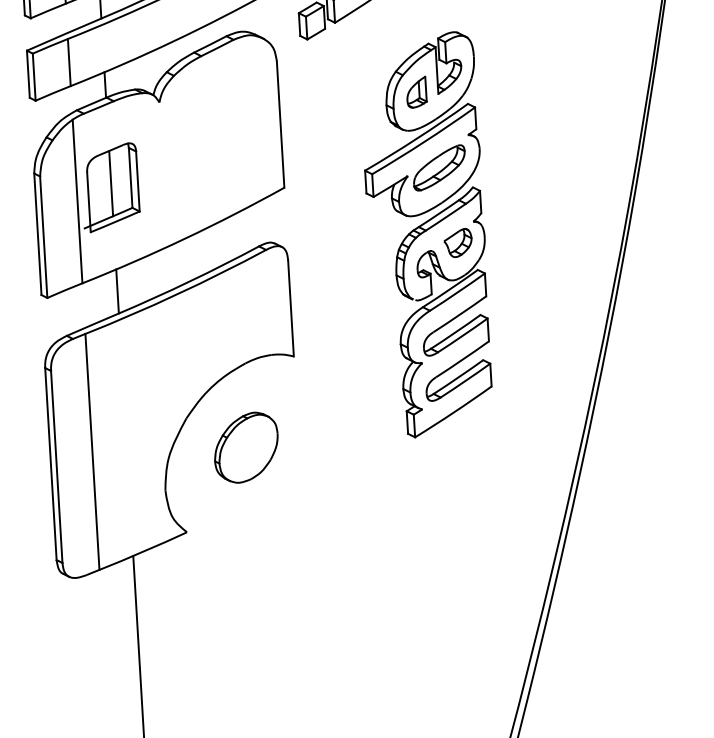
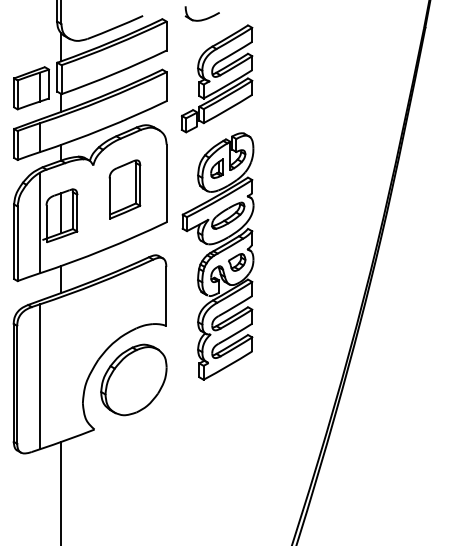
part: (212, 138) -> (124, 189), added
part: (425, 235) -> (217, 256), moved
part: (245, 446) -> (133, 379), size x1.67

